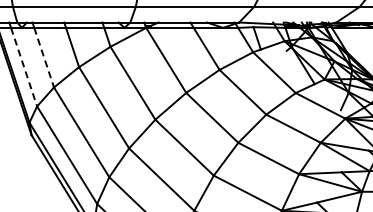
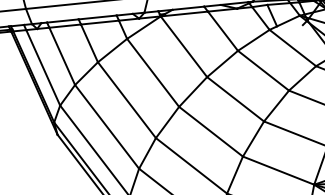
line: (44, 58) -> (62, 57), dashed -> solid
line: (24, 67) -> (43, 68), dashed -> solid

